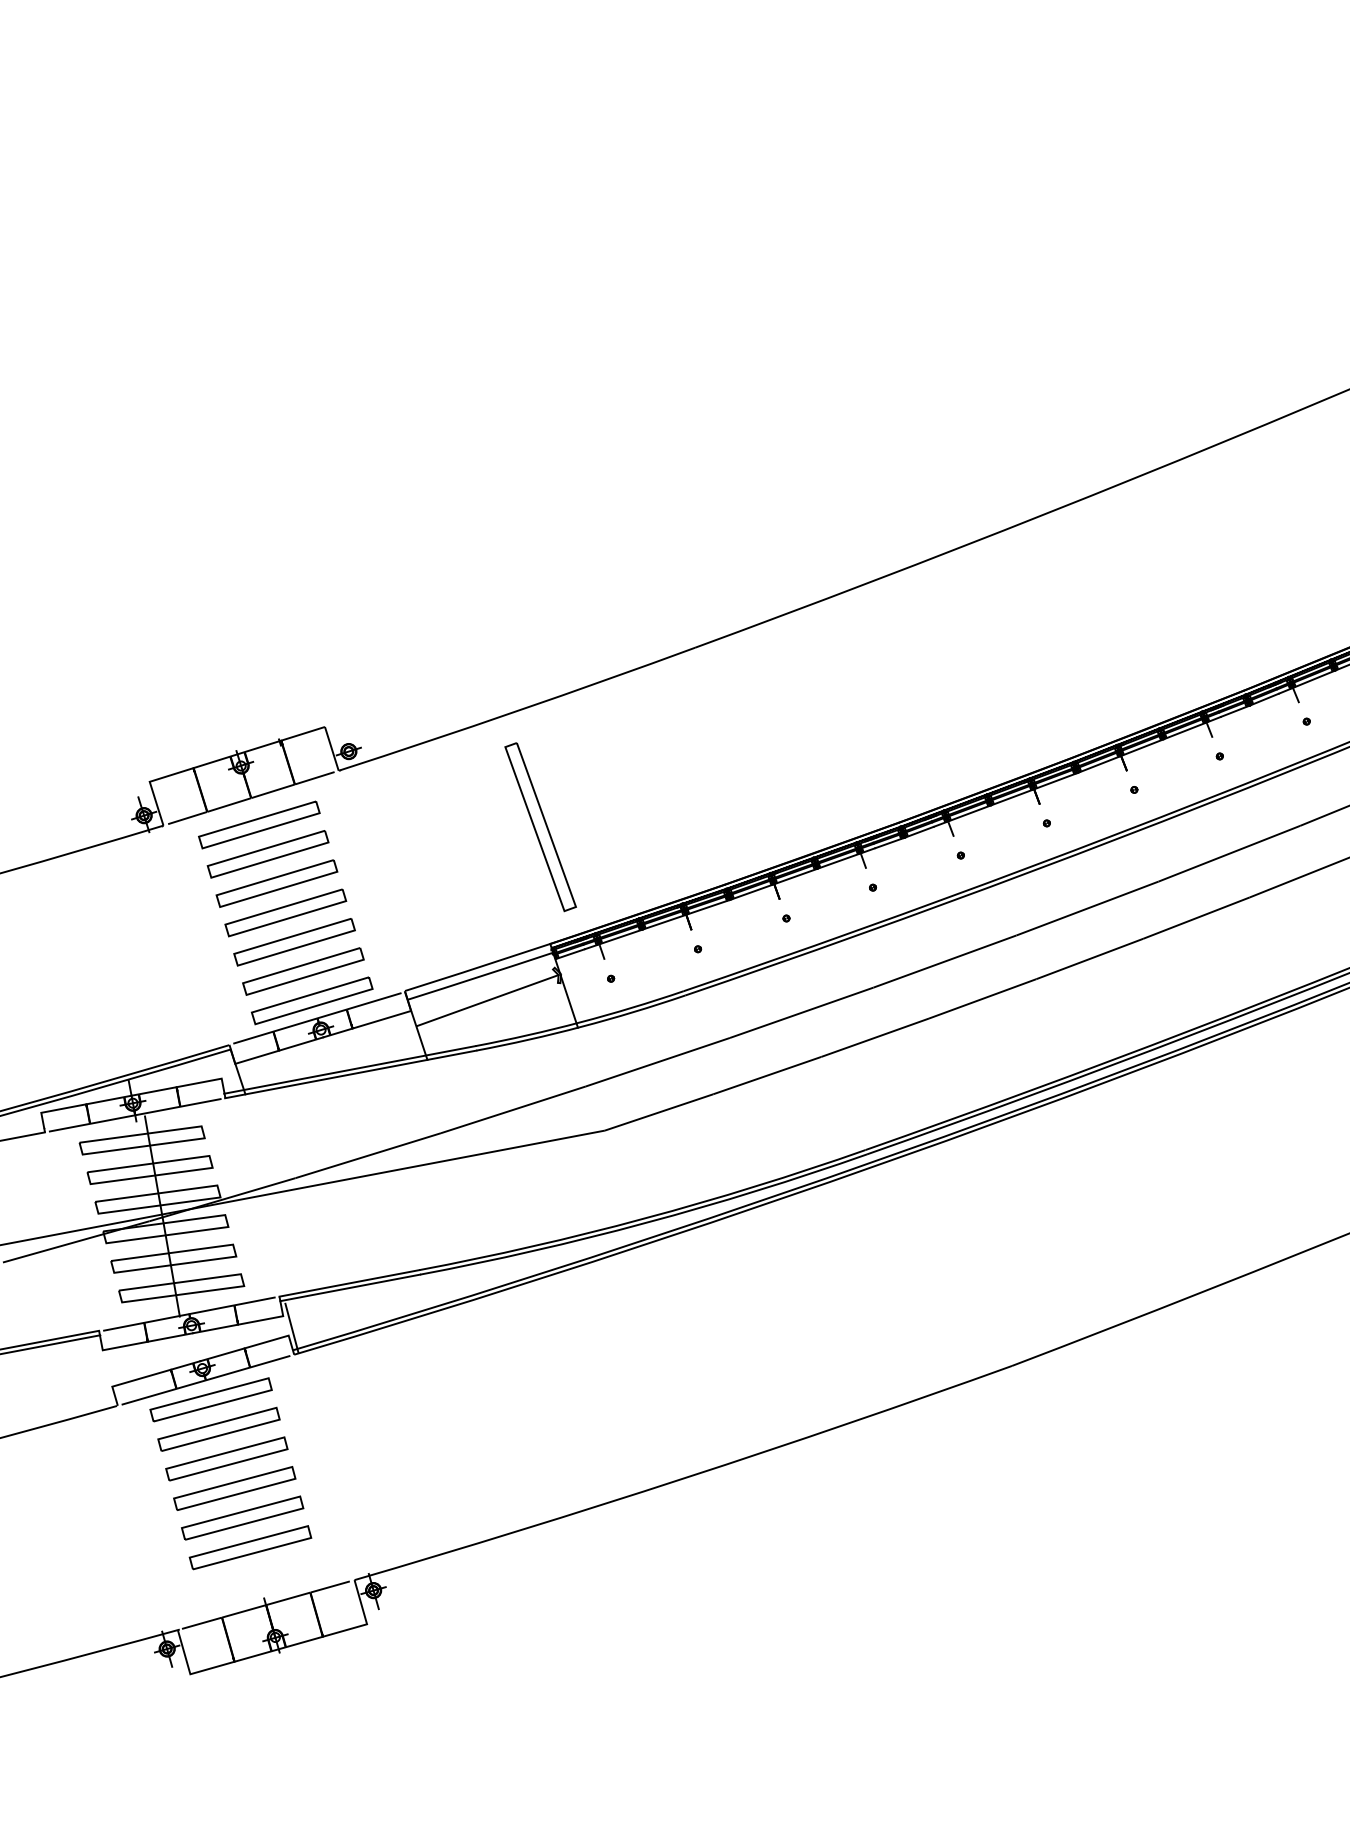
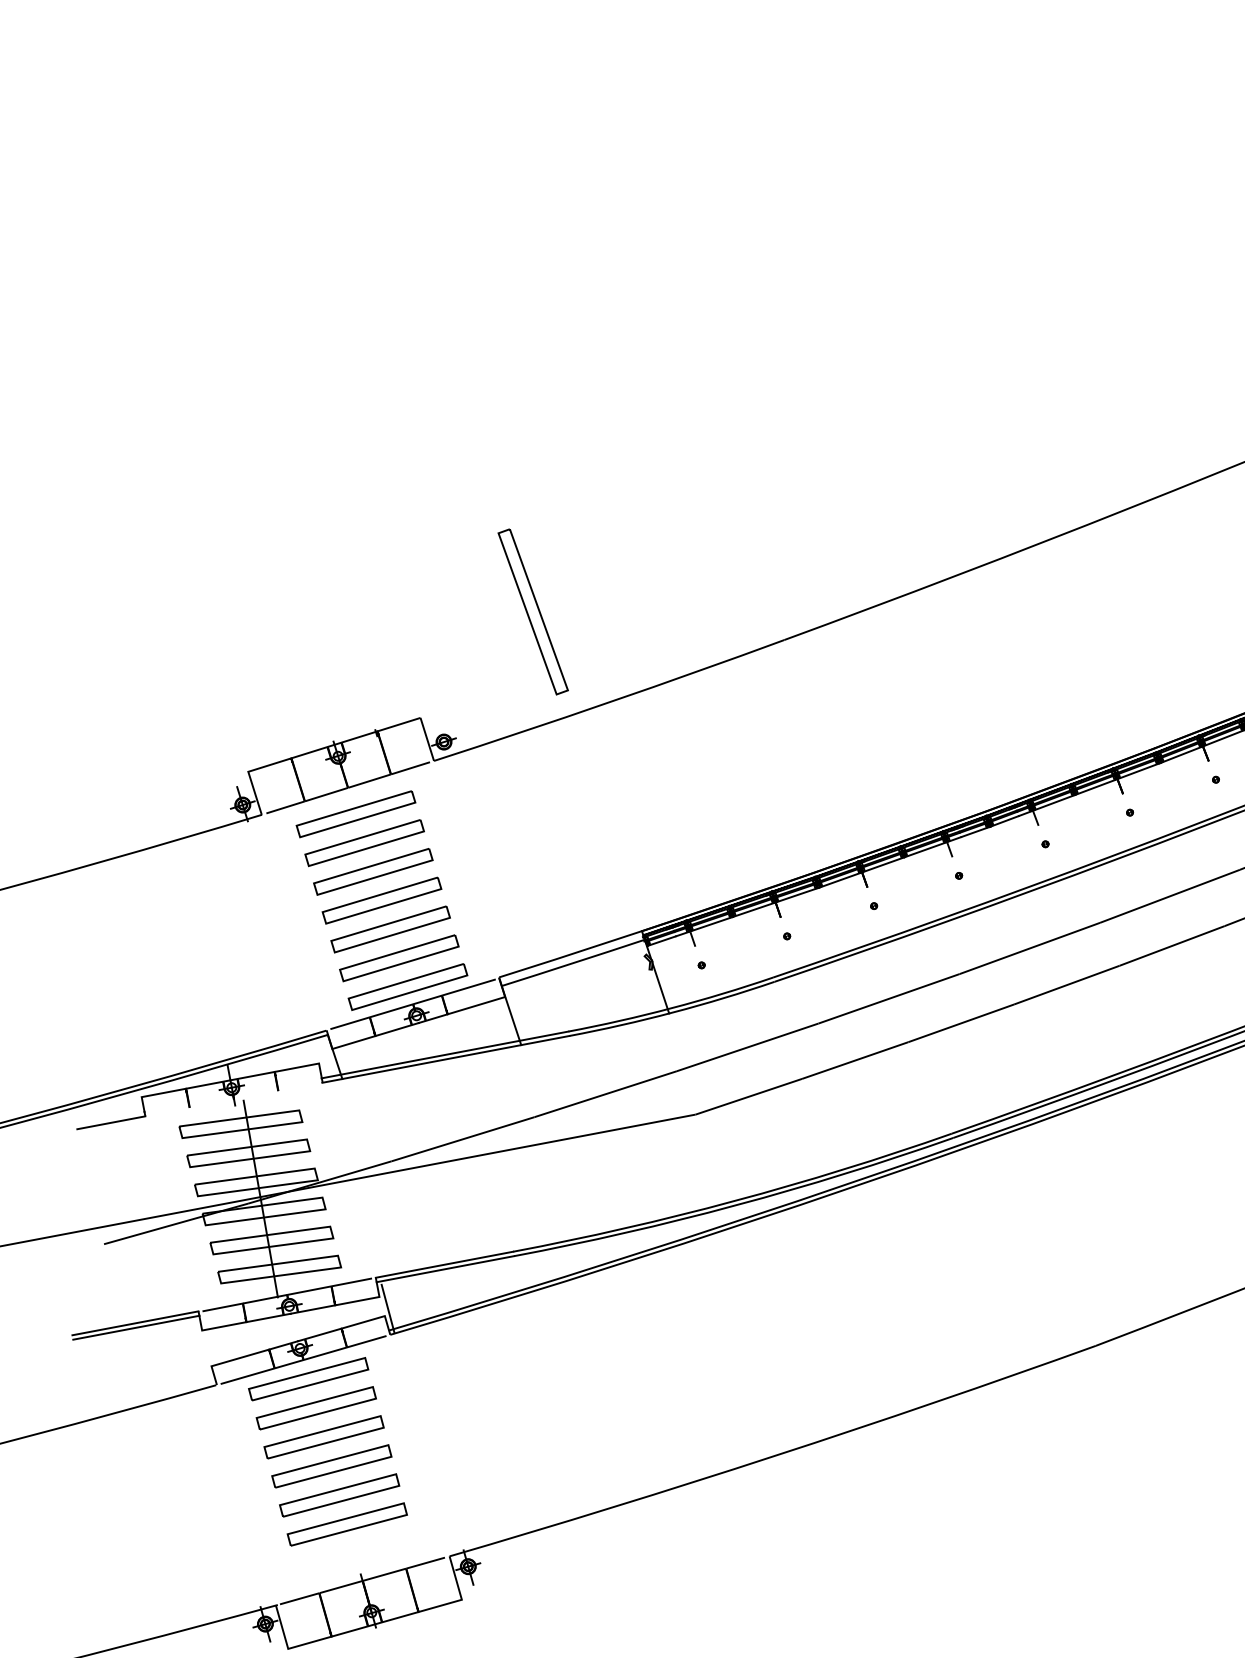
part: (540, 827) -> (533, 612), moved
line: (487, 1000) -> (580, 986), removed
line: (134, 1115) -> (233, 1099), removed

